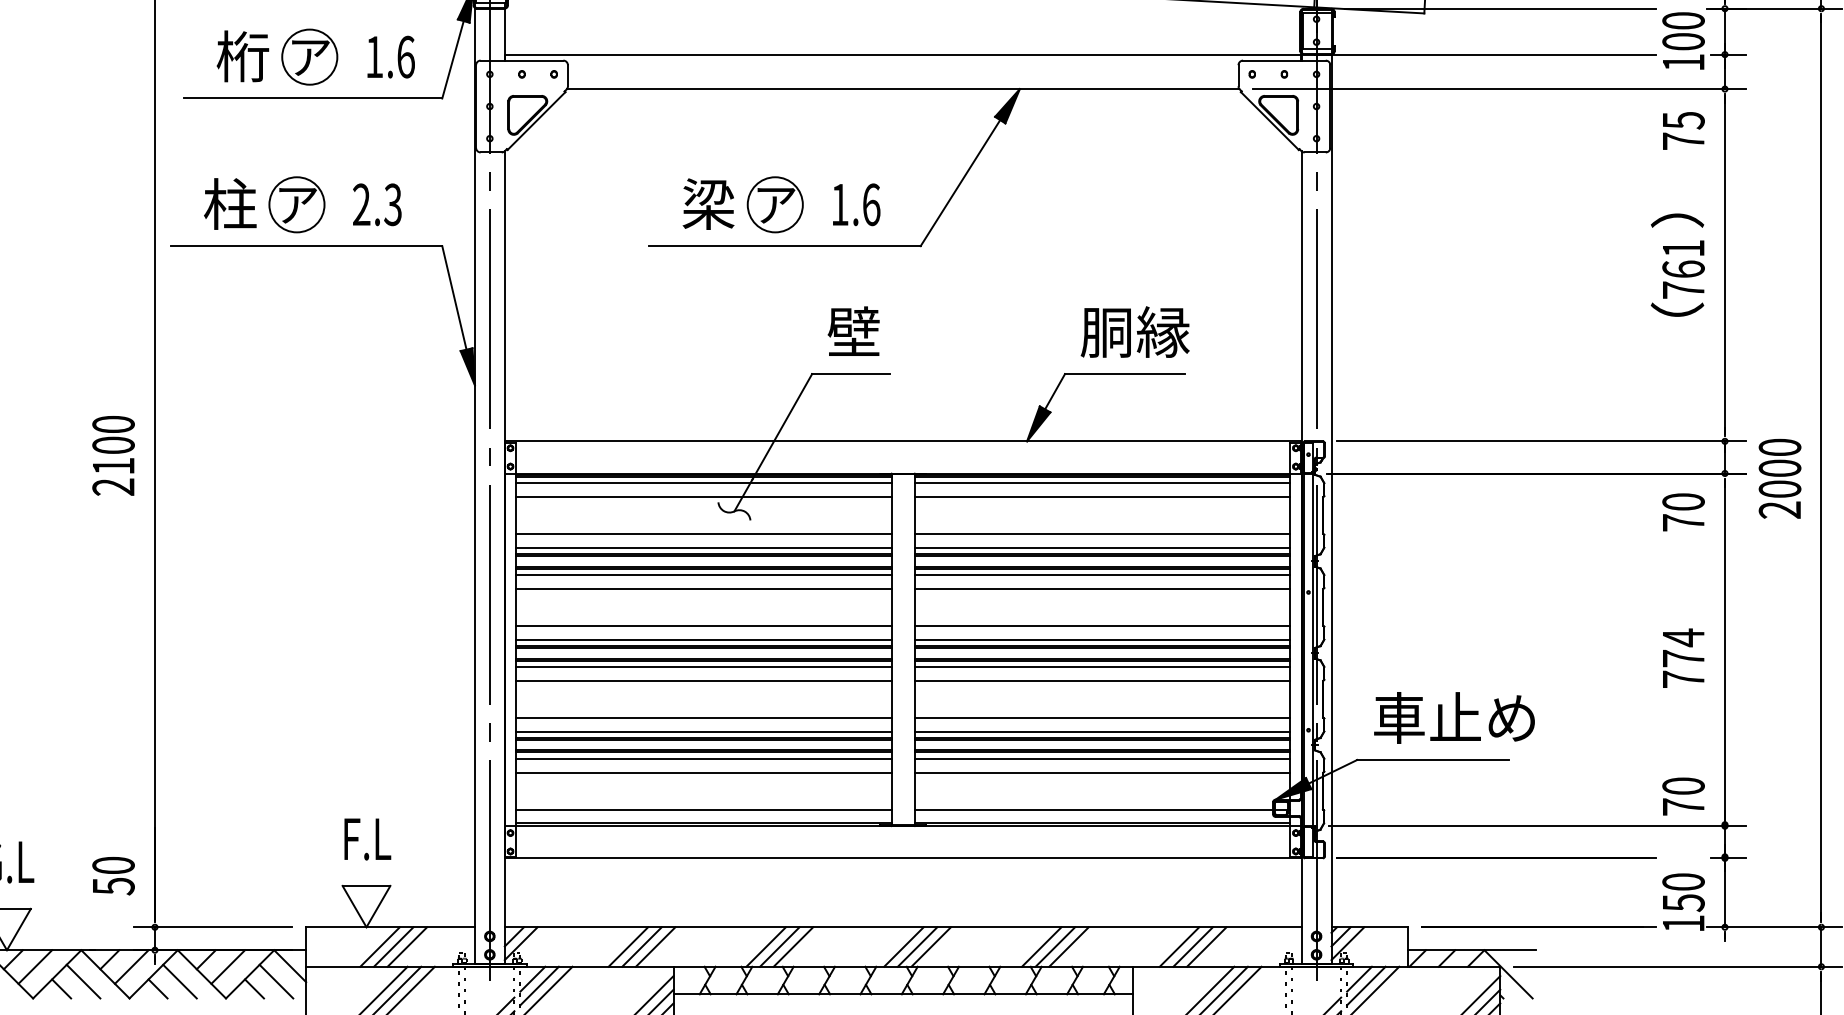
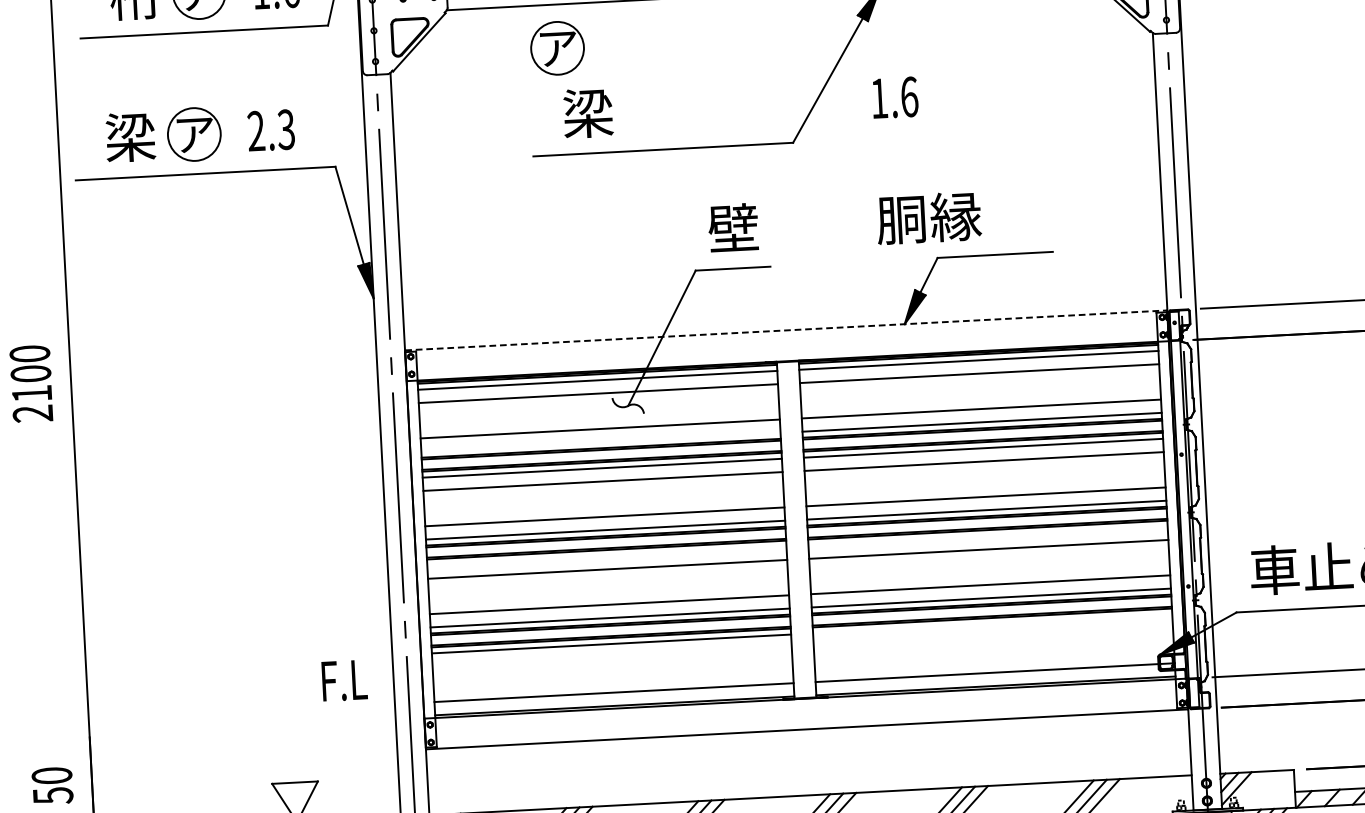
text: (230, 203) -> (130, 136), 柱 -> 梁
part: (774, 204) -> (556, 48), moved
text: (856, 204) -> (895, 97), moved
text: (1134, 331) -> (928, 217), moved
line: (903, 441) -> (786, 330), solid -> dashed
line: (703, 547) -> (600, 441), removed
line: (703, 666) -> (606, 555), removed
line: (1102, 666) -> (988, 535), removed
line: (1102, 758) -> (992, 623), removed
line: (703, 772) -> (611, 657), removed
line: (1102, 772) -> (993, 637), removed
text: (367, 839) -> (344, 680), moved

